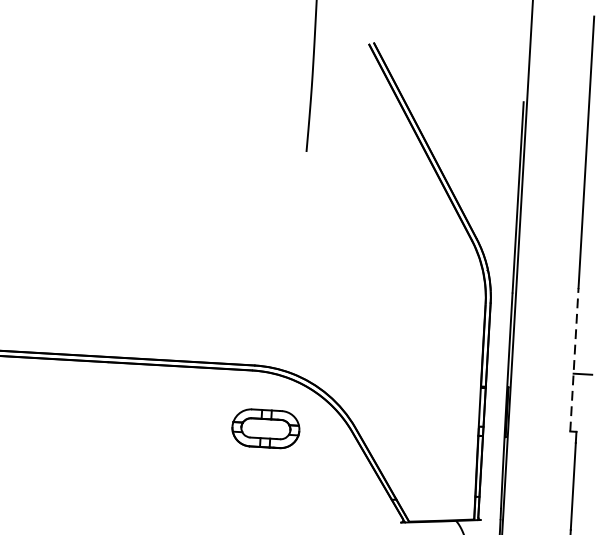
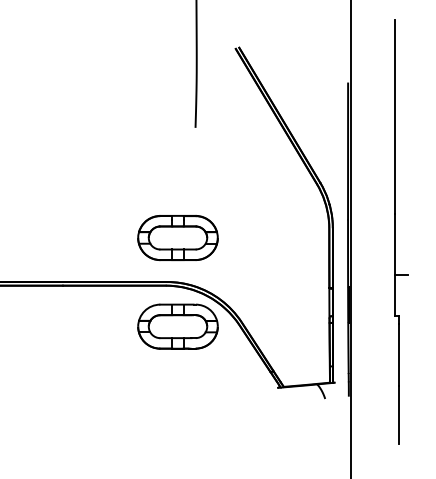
part: (272, 305) -> (177, 238), added
line: (574, 359) -> (394, 264), dashed -> solid
part: (265, 428) -> (177, 326), size x1.67

